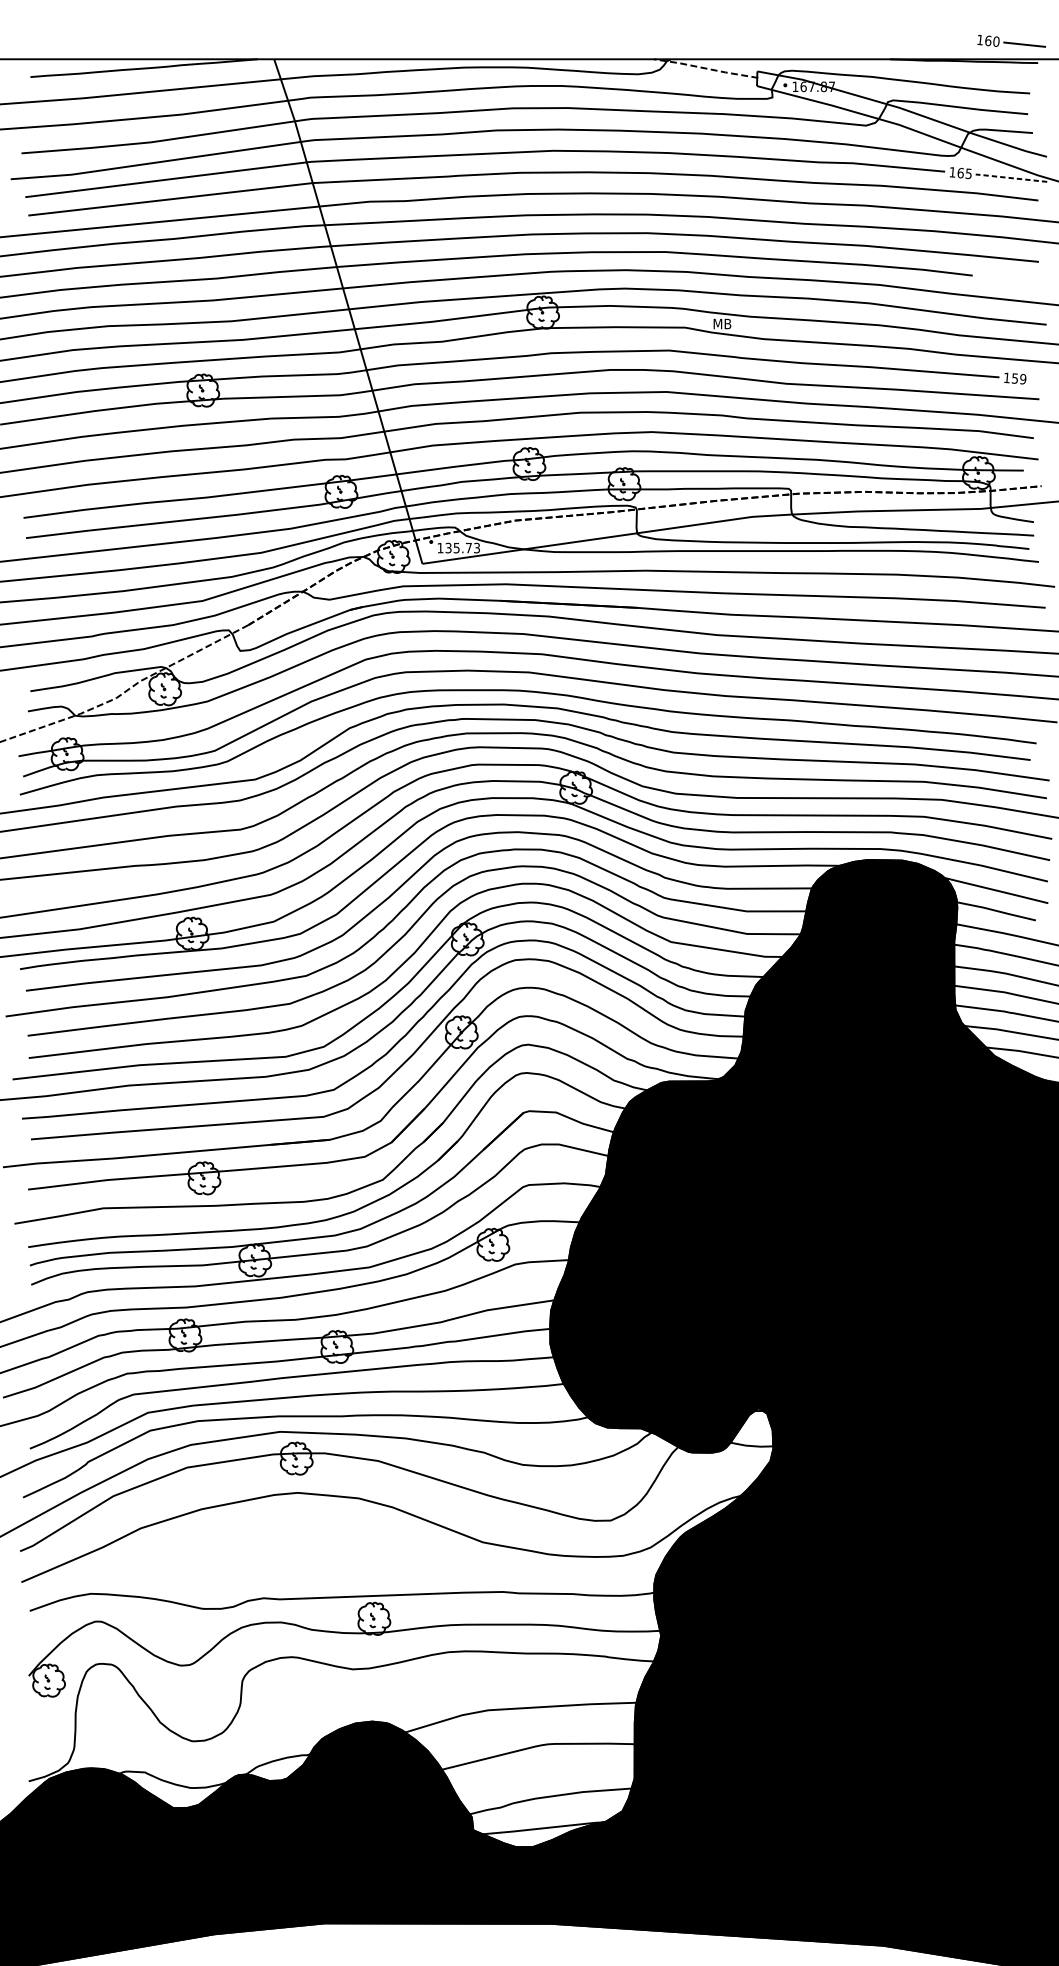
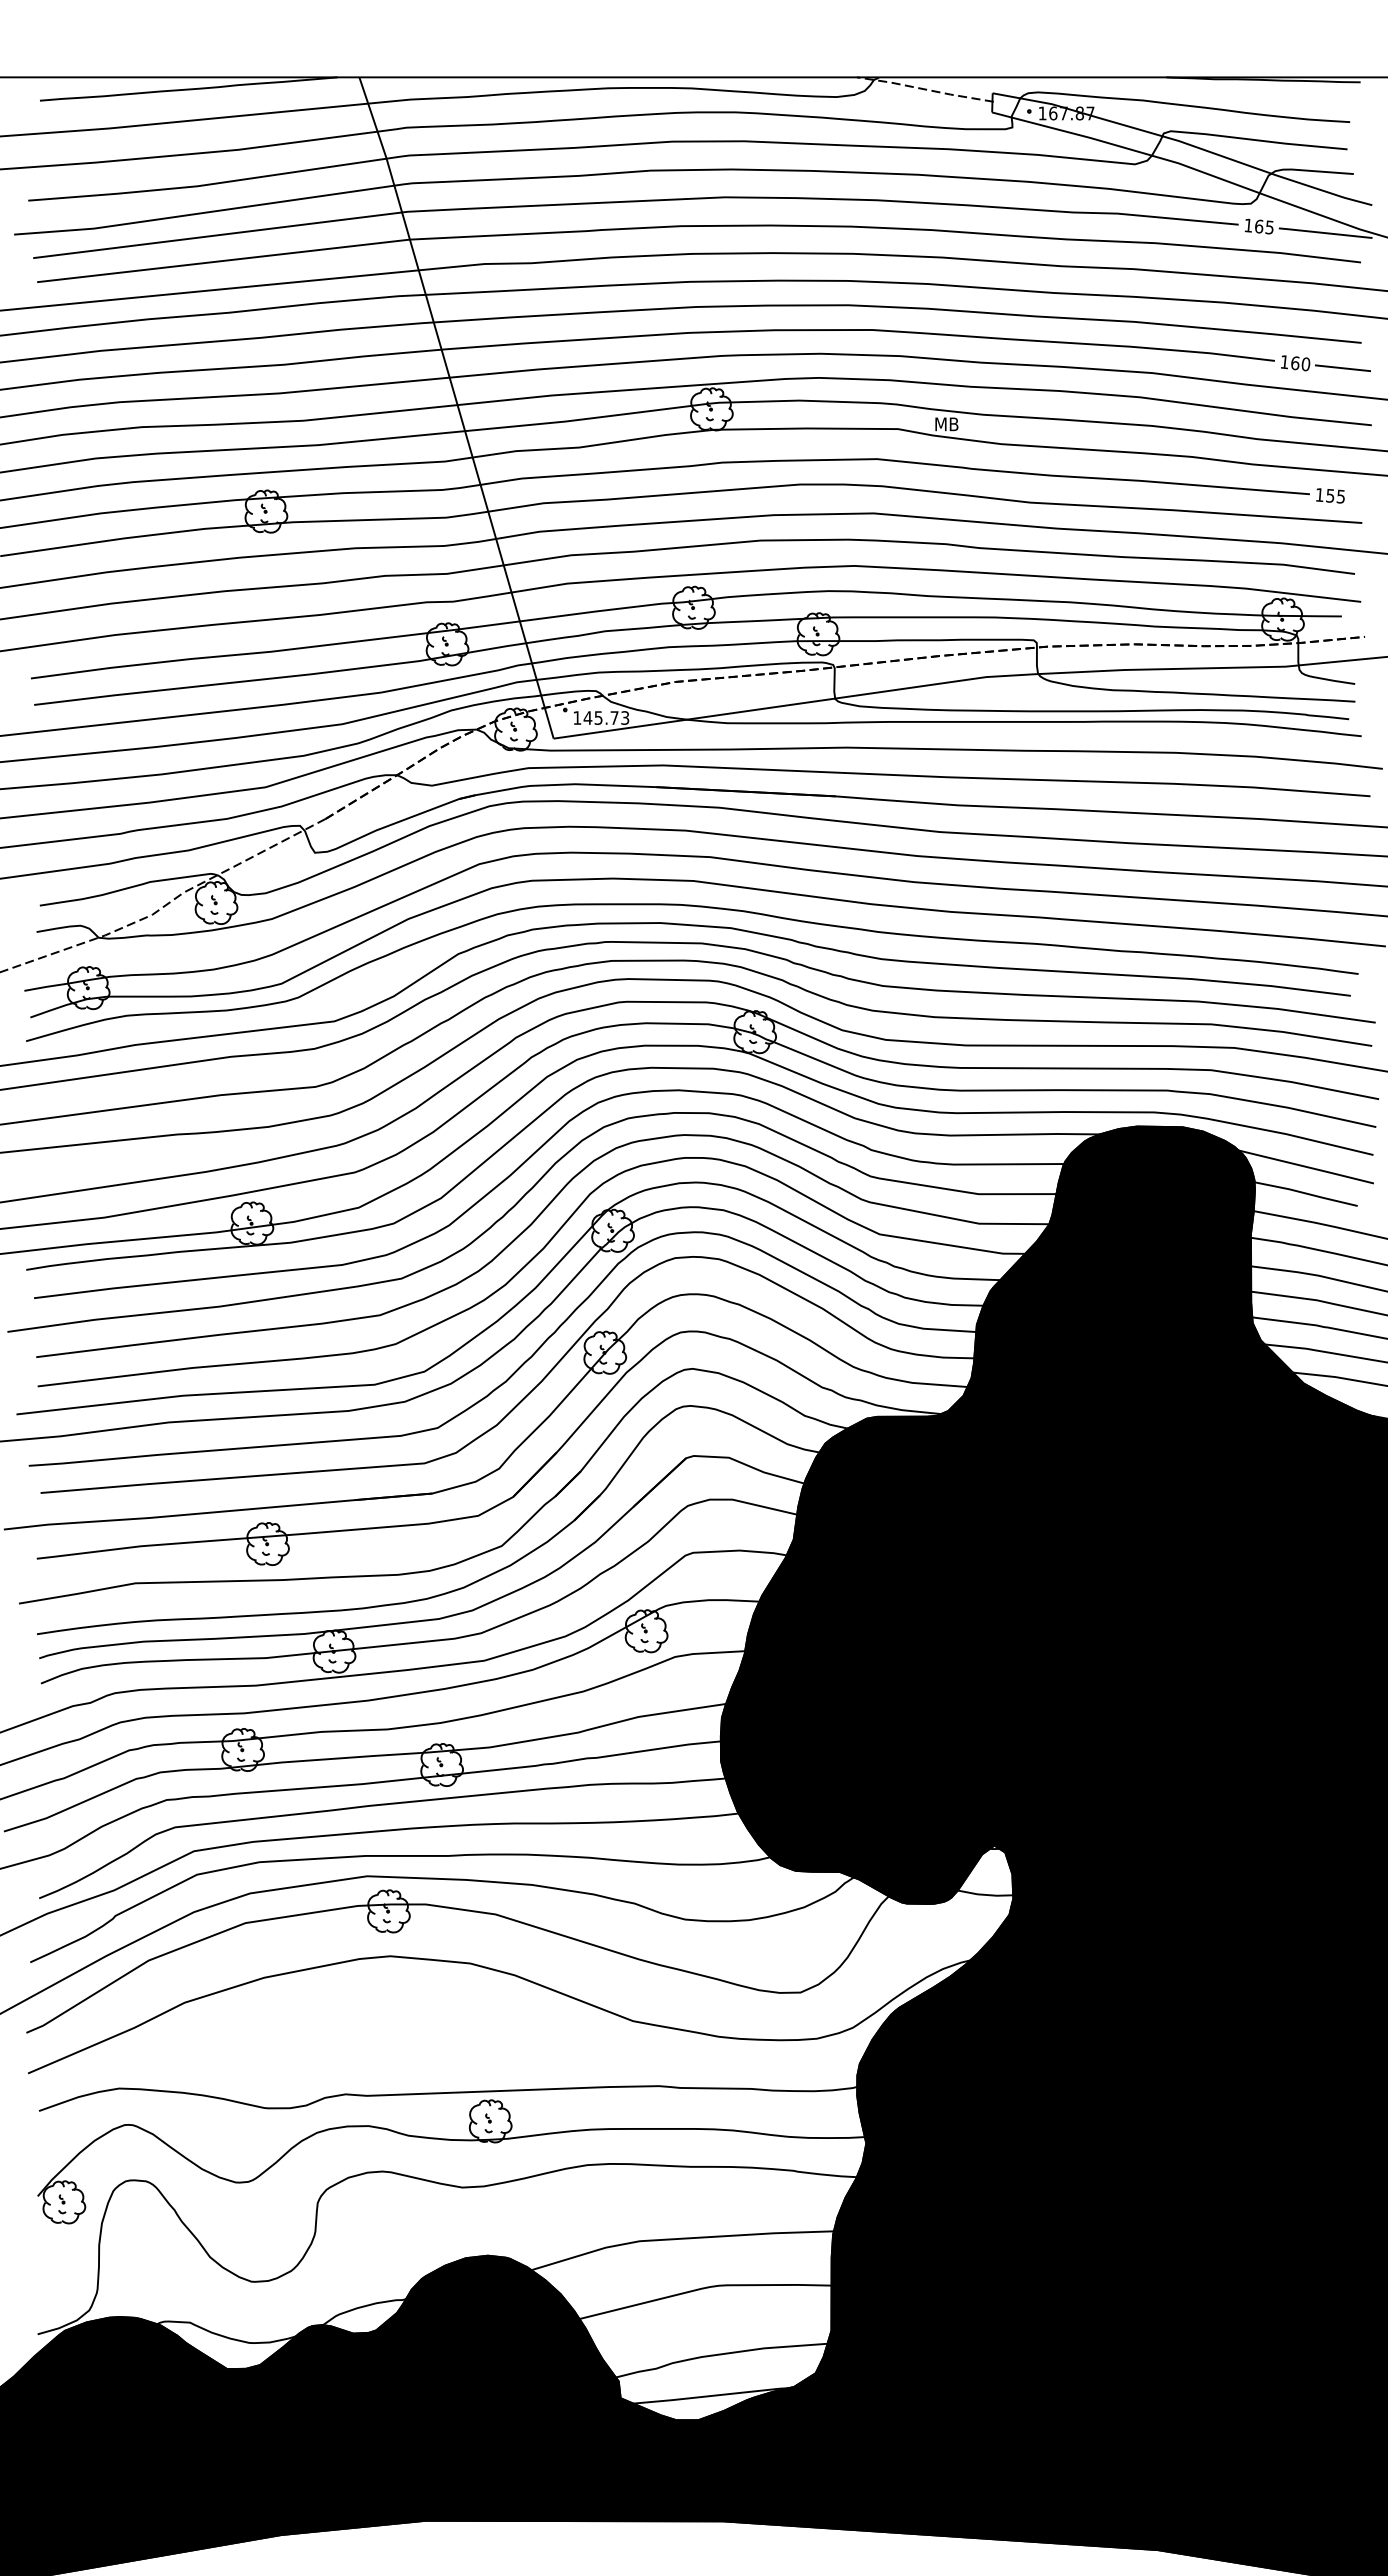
part: (1011, 41) -> (1325, 363), moved
line: (1011, 178) -> (1325, 233), dashed -> solid
text: (1022, 379) -> (1340, 496), 159 -> 155
text: (448, 547) -> (587, 717), 135.73 -> 145.73

